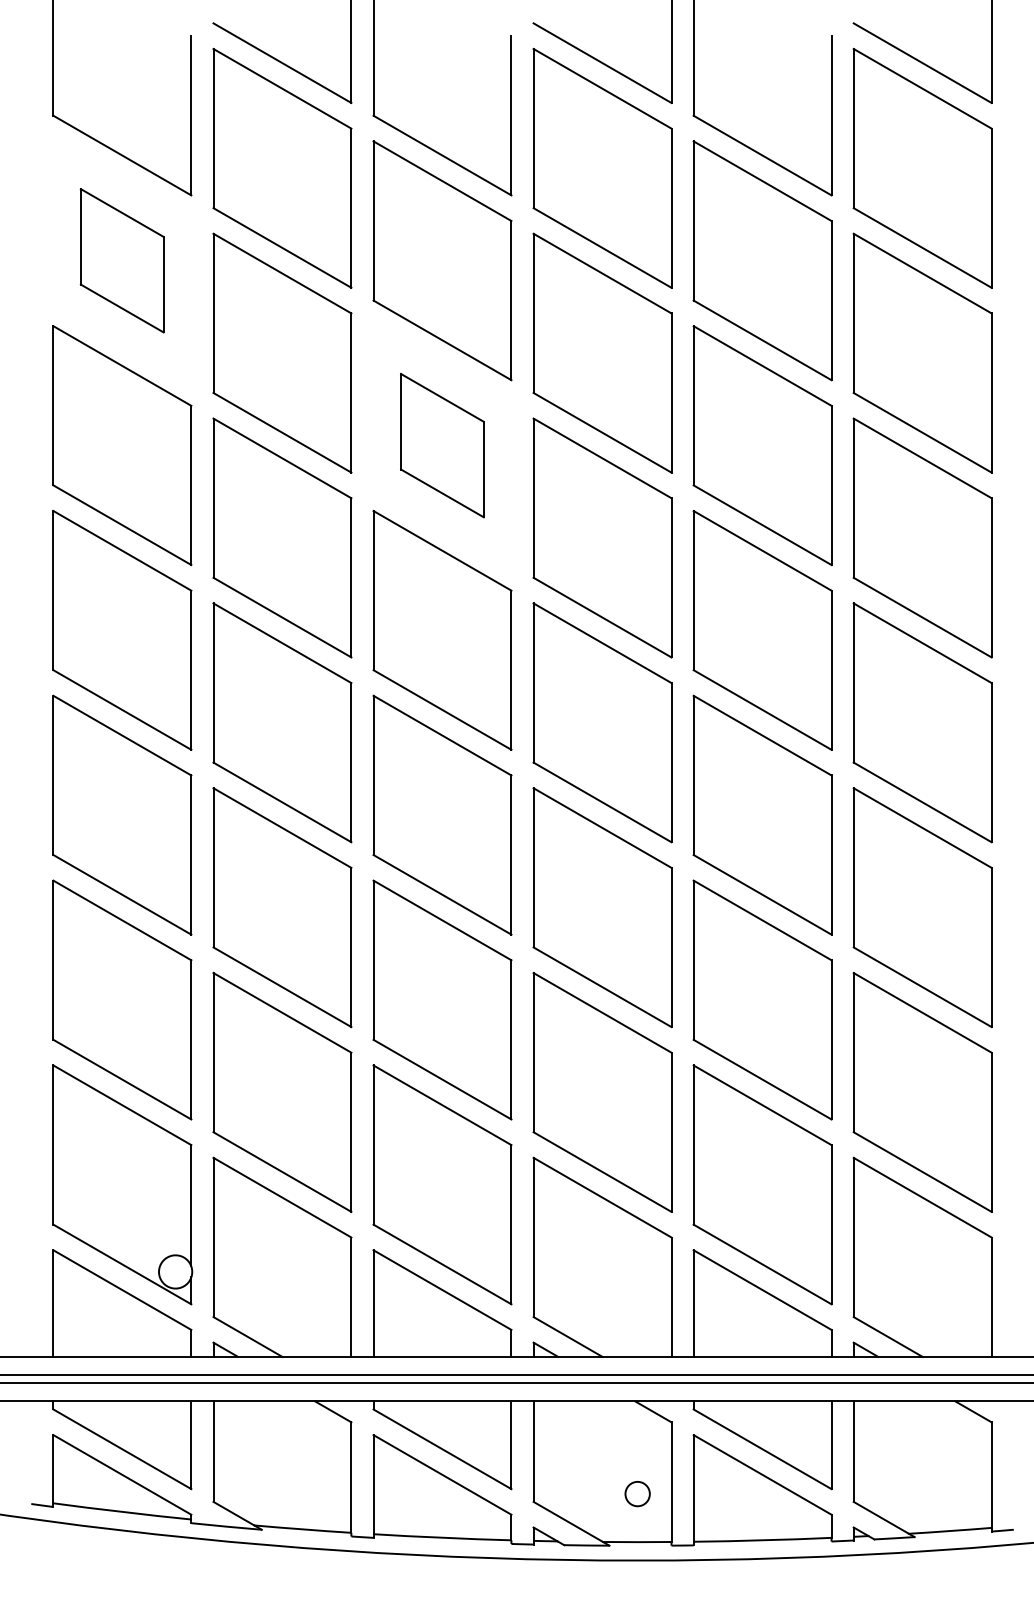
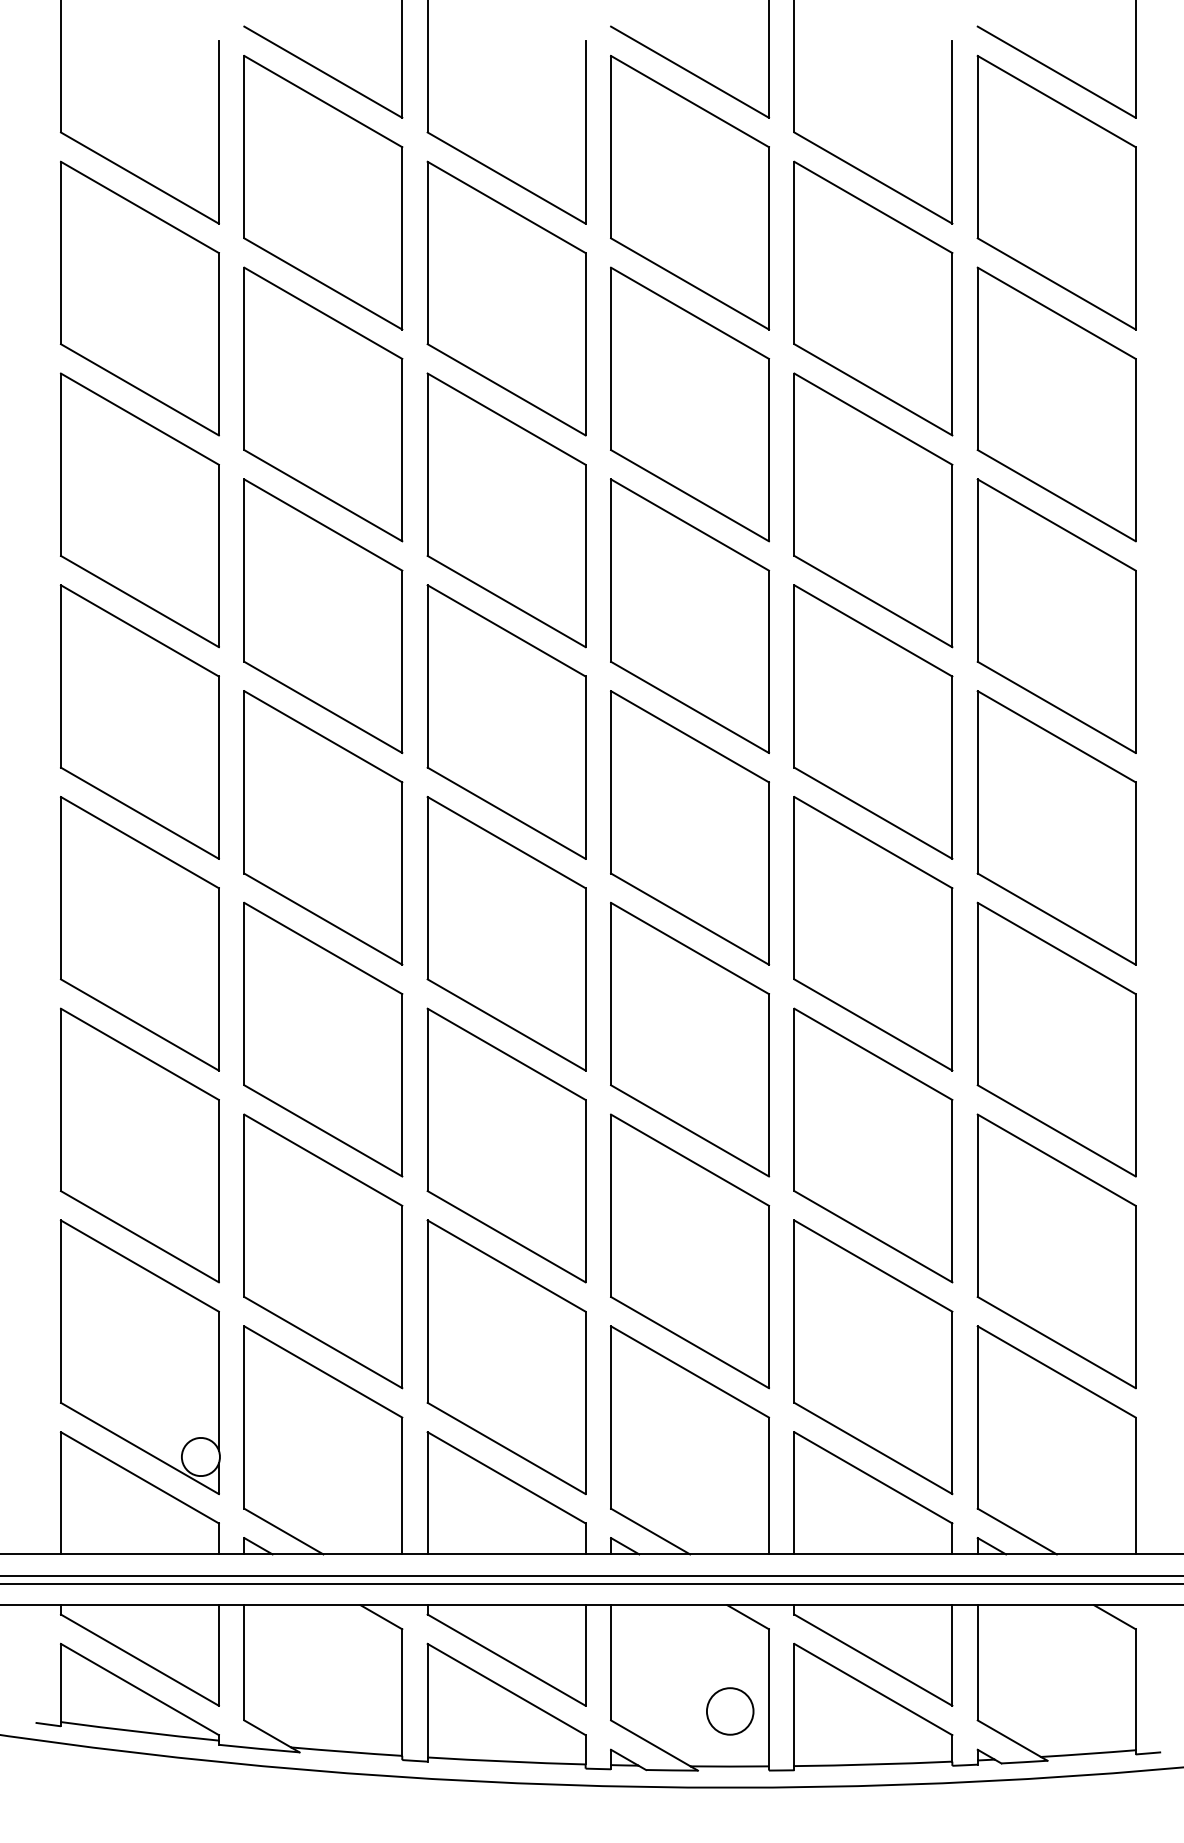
part: (122, 260) -> (139, 298), size x1.67
part: (442, 445) -> (506, 510), size x1.67
circle: (637, 1494) -> (729, 1711), size x1.67

